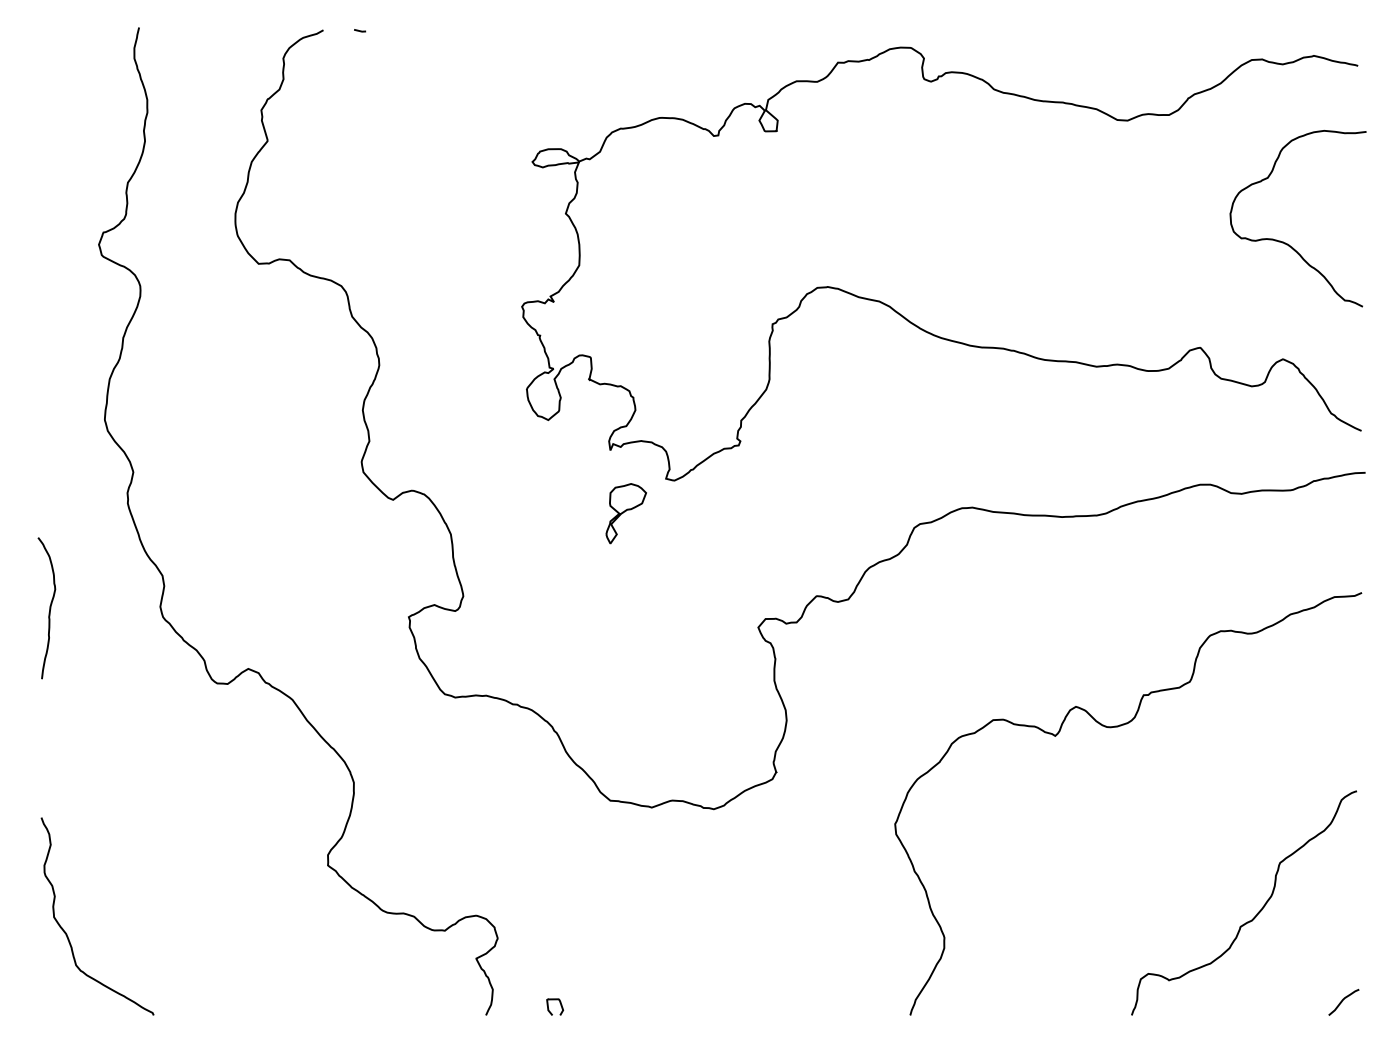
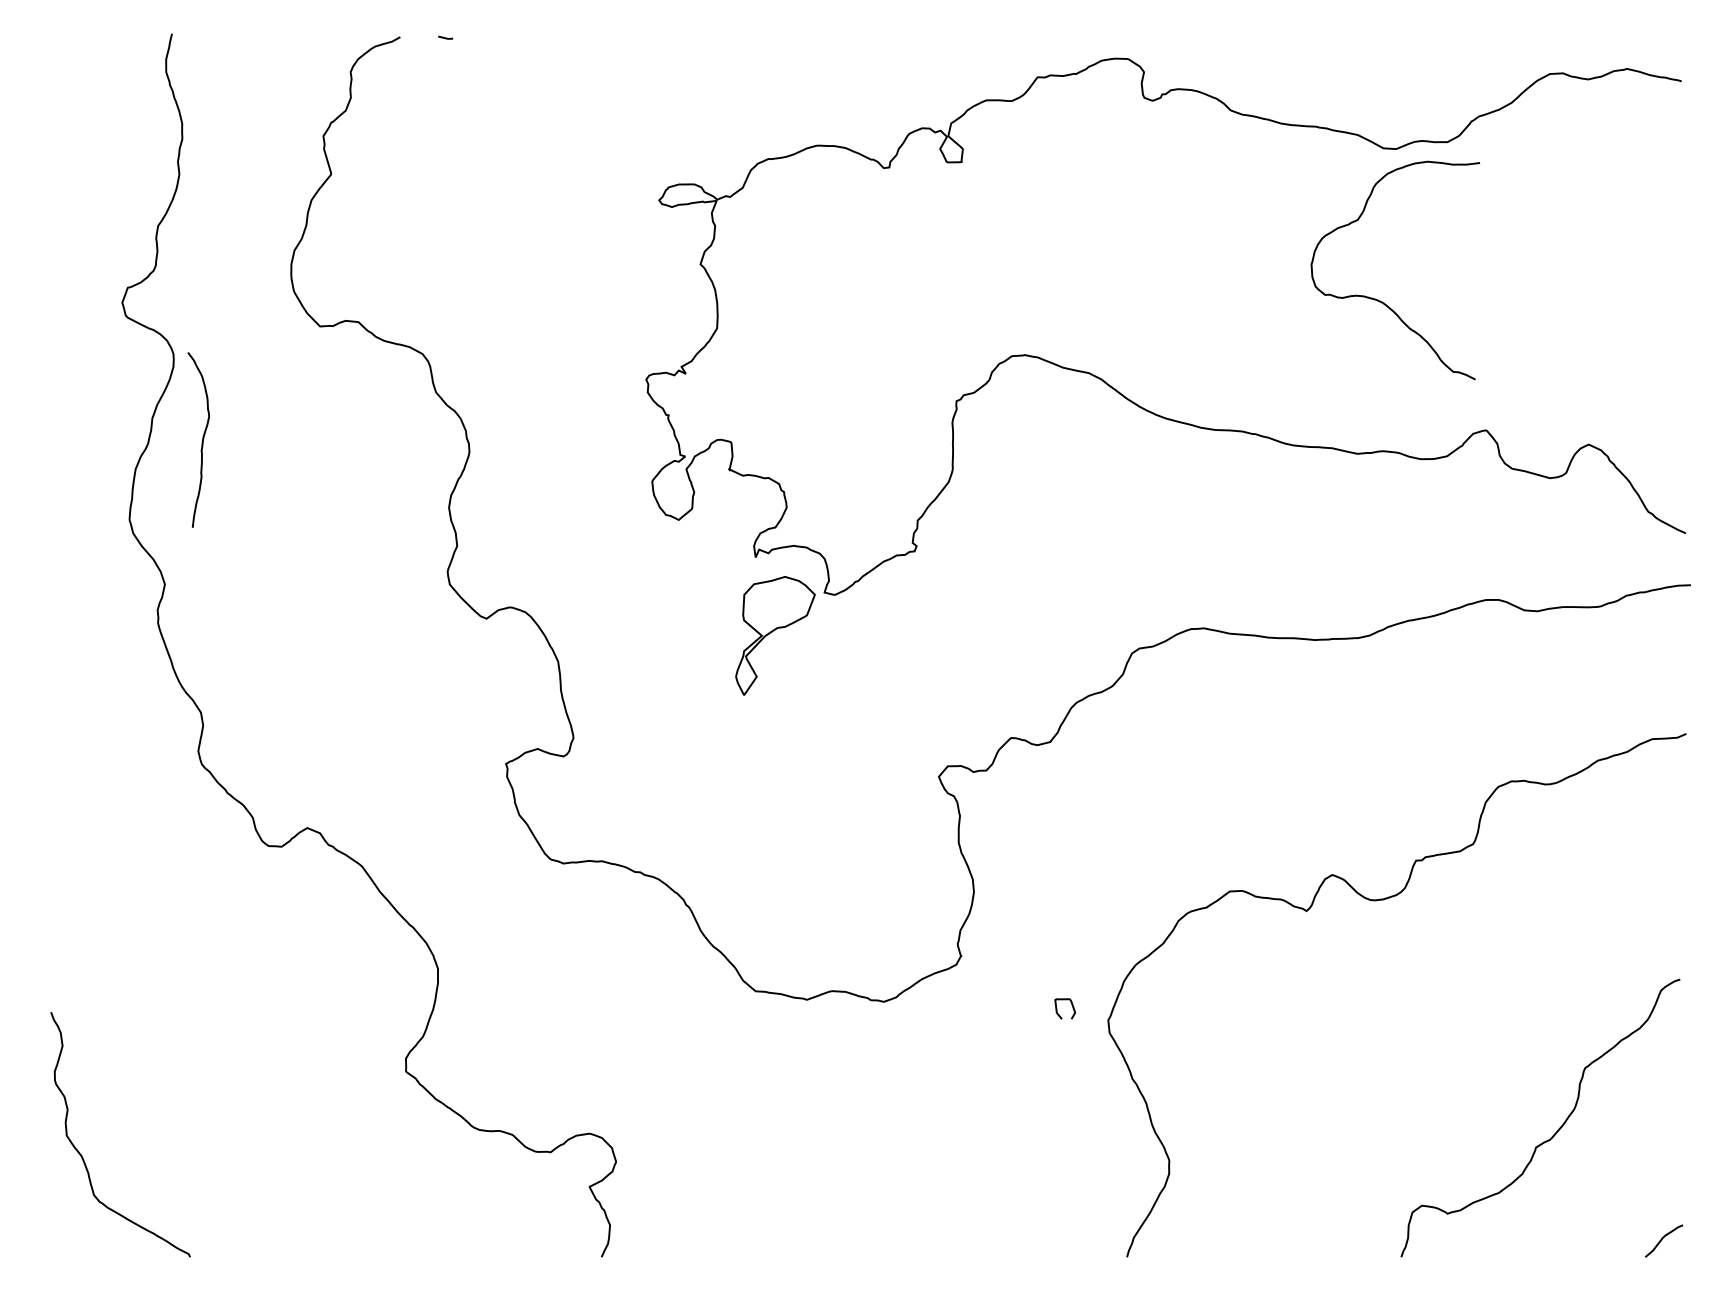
curve: (1286, 242) -> (1380, 300), moved
part: (625, 513) -> (774, 635), size x1.6
curve: (49, 607) -> (202, 439), moved
curve: (560, 1004) -> (1071, 1005), moved

